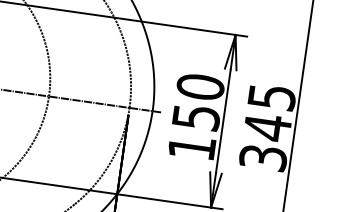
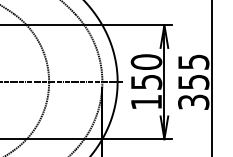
text: (267, 127) -> (193, 82), 345 -> 355

